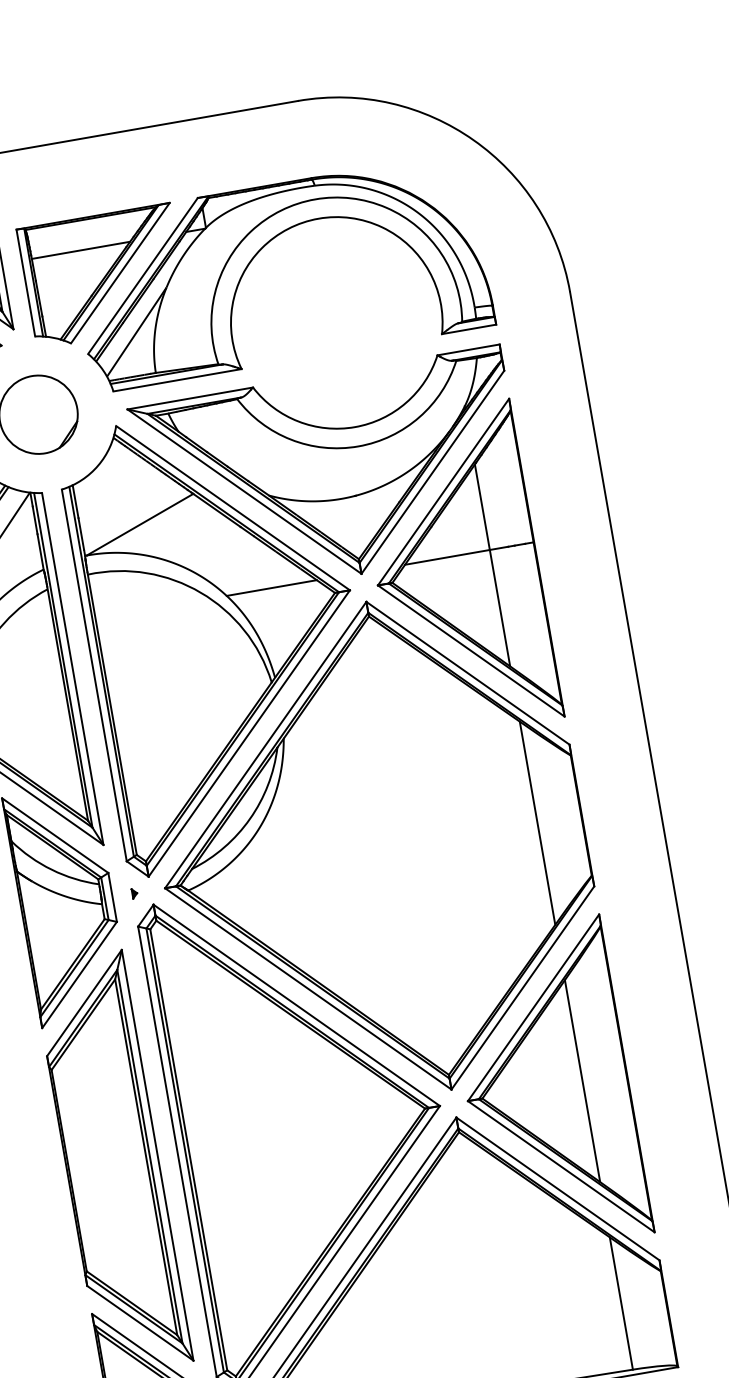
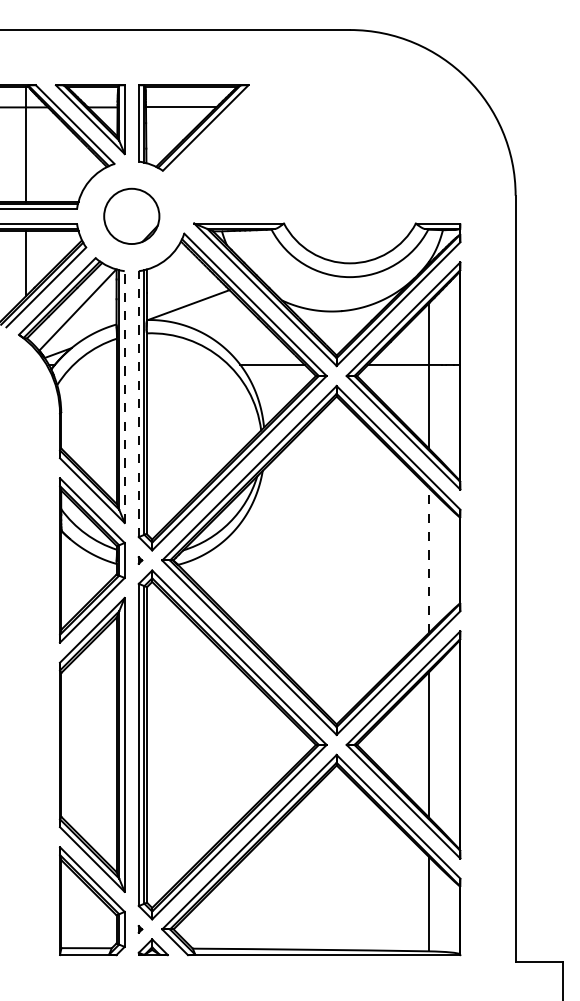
part: (260, 252) -> (305, 130), removed
line: (72, 669) -> (124, 397), solid -> dashed
line: (93, 676) -> (138, 404), solid -> dashed
line: (537, 823) -> (428, 560), solid -> dashed

